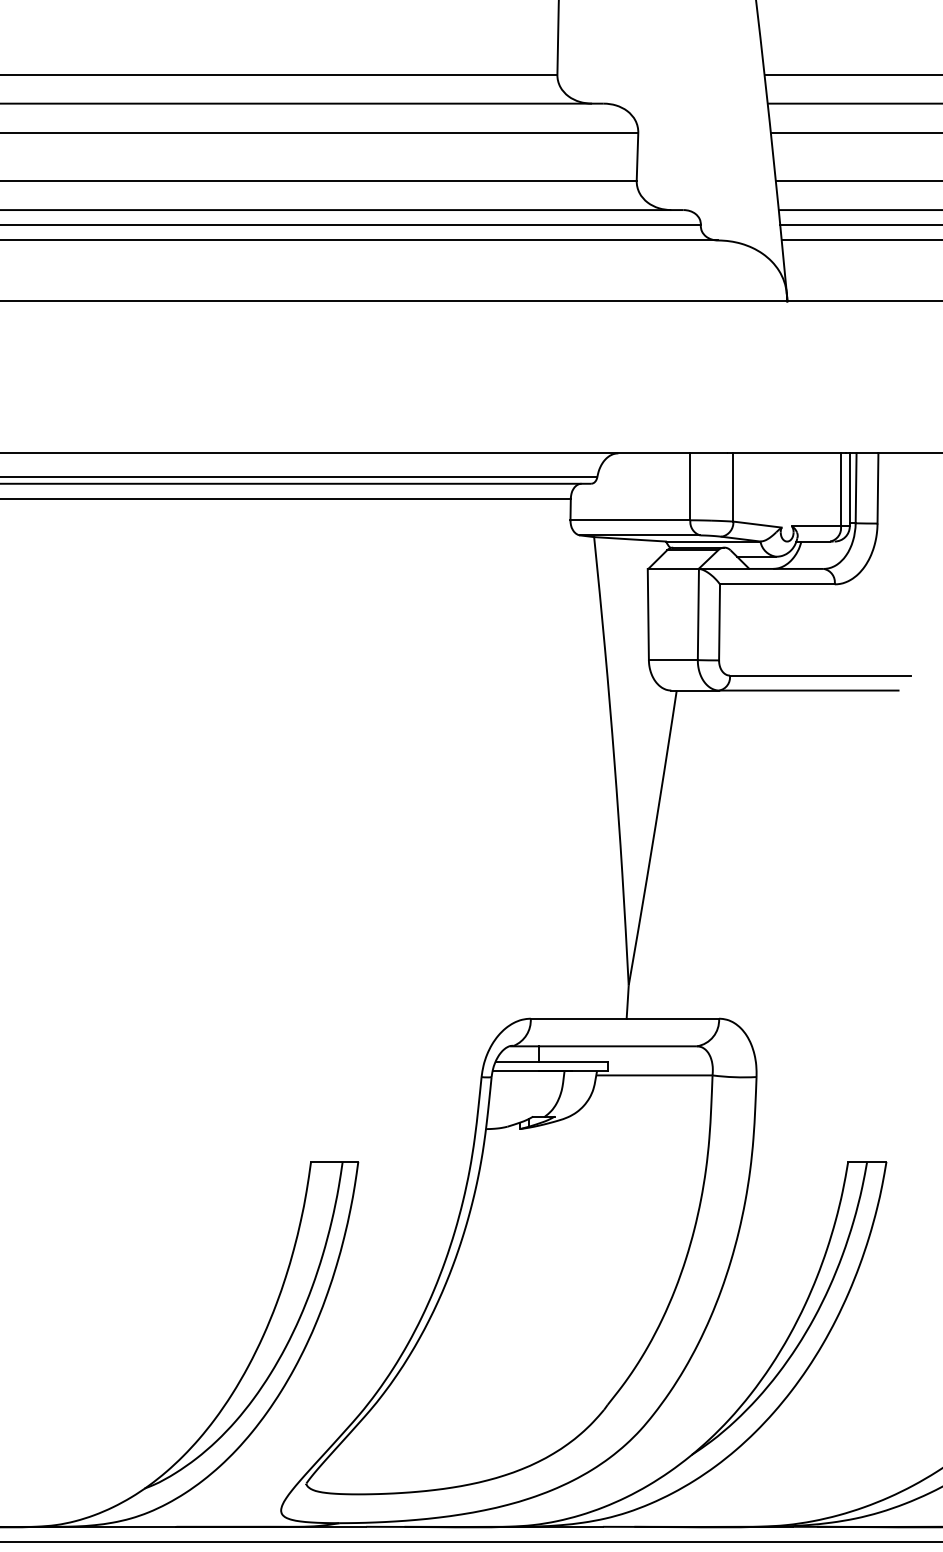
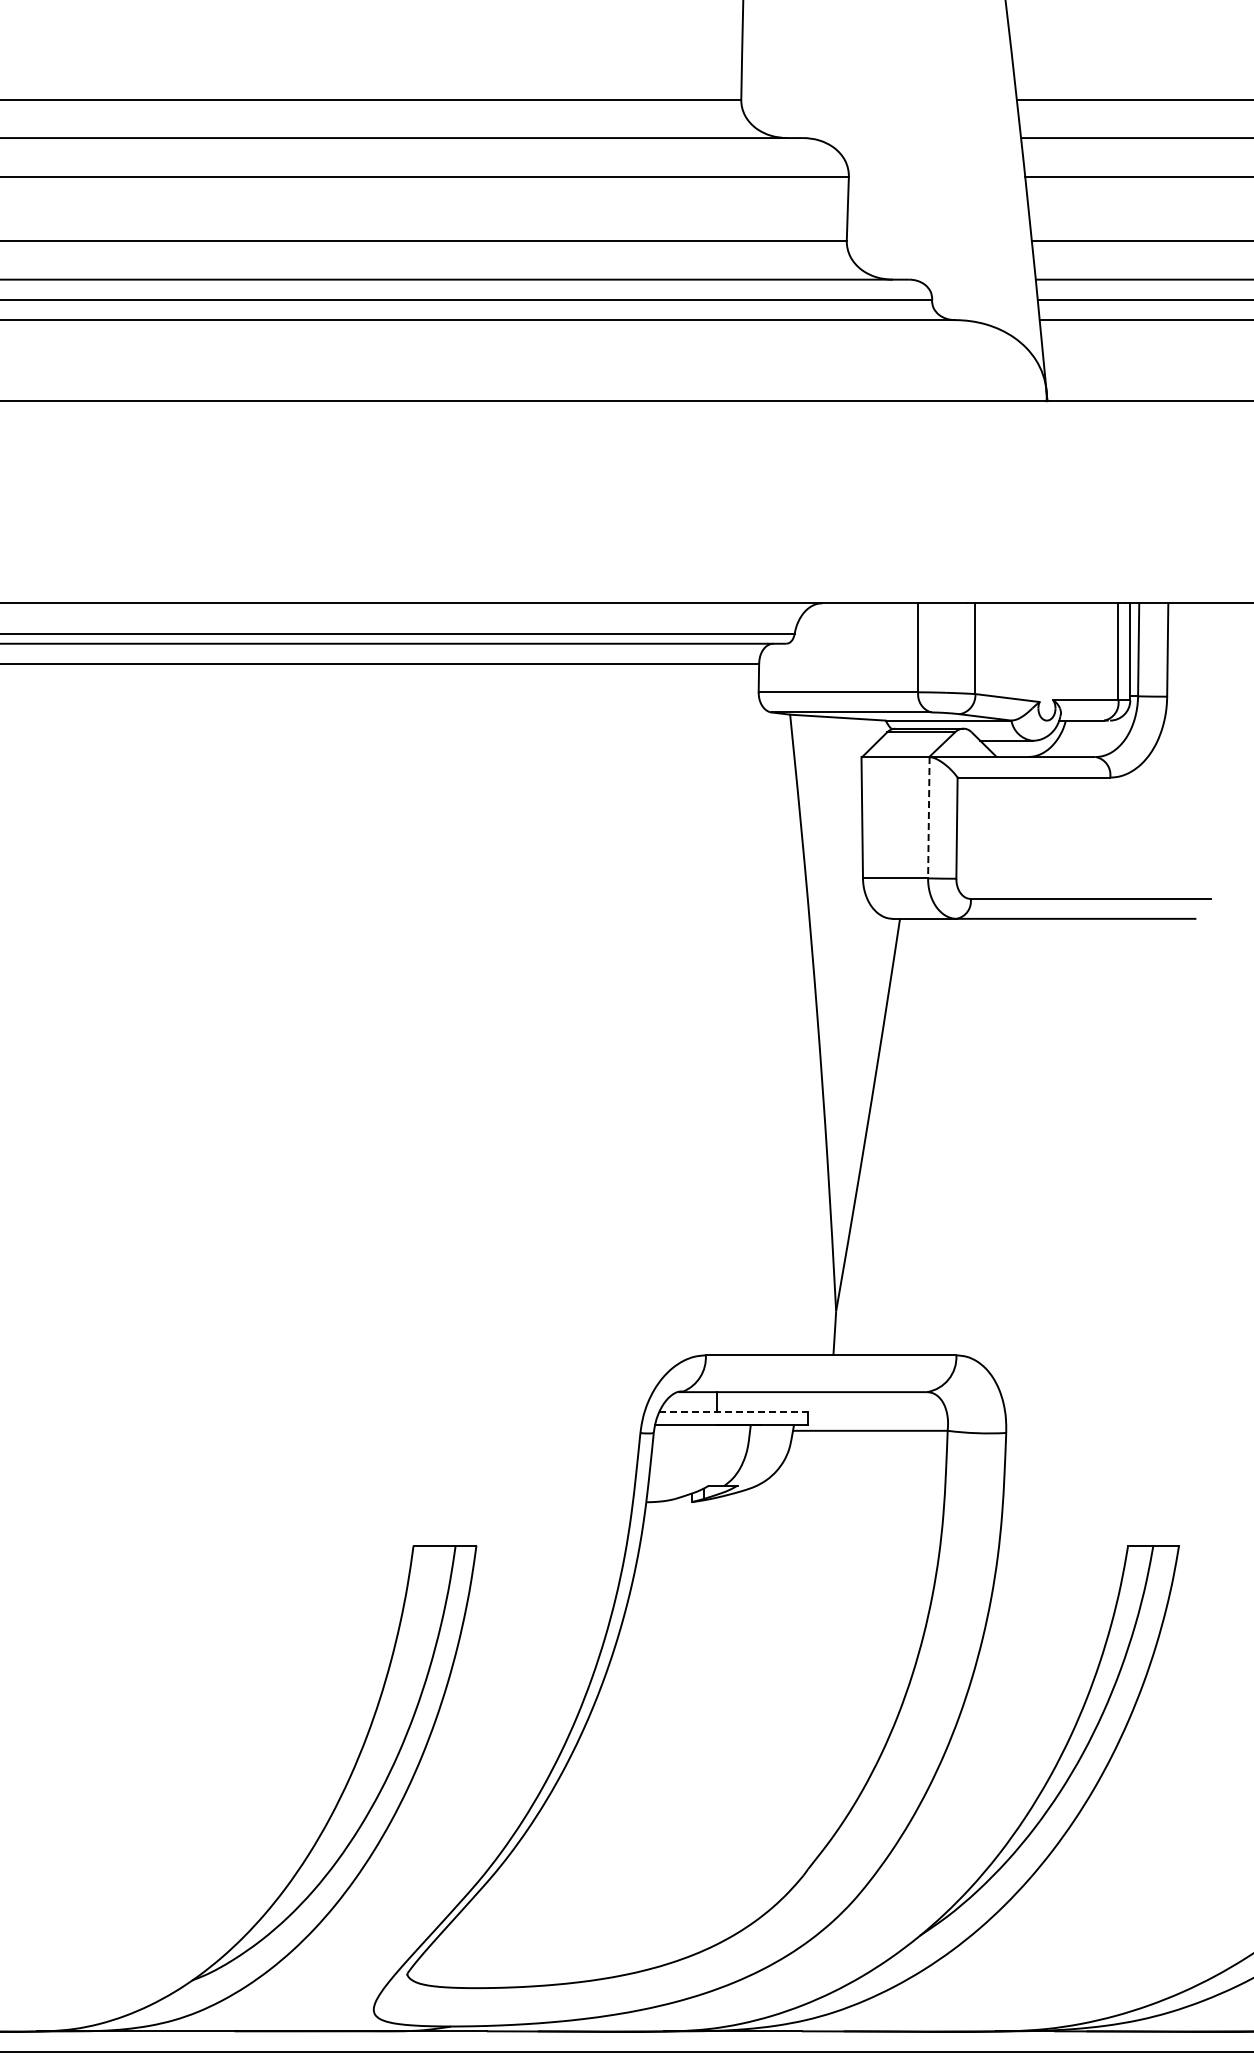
line: (698, 614) -> (928, 817), solid -> dashed
line: (552, 1061) -> (734, 1412), solid -> dashed

